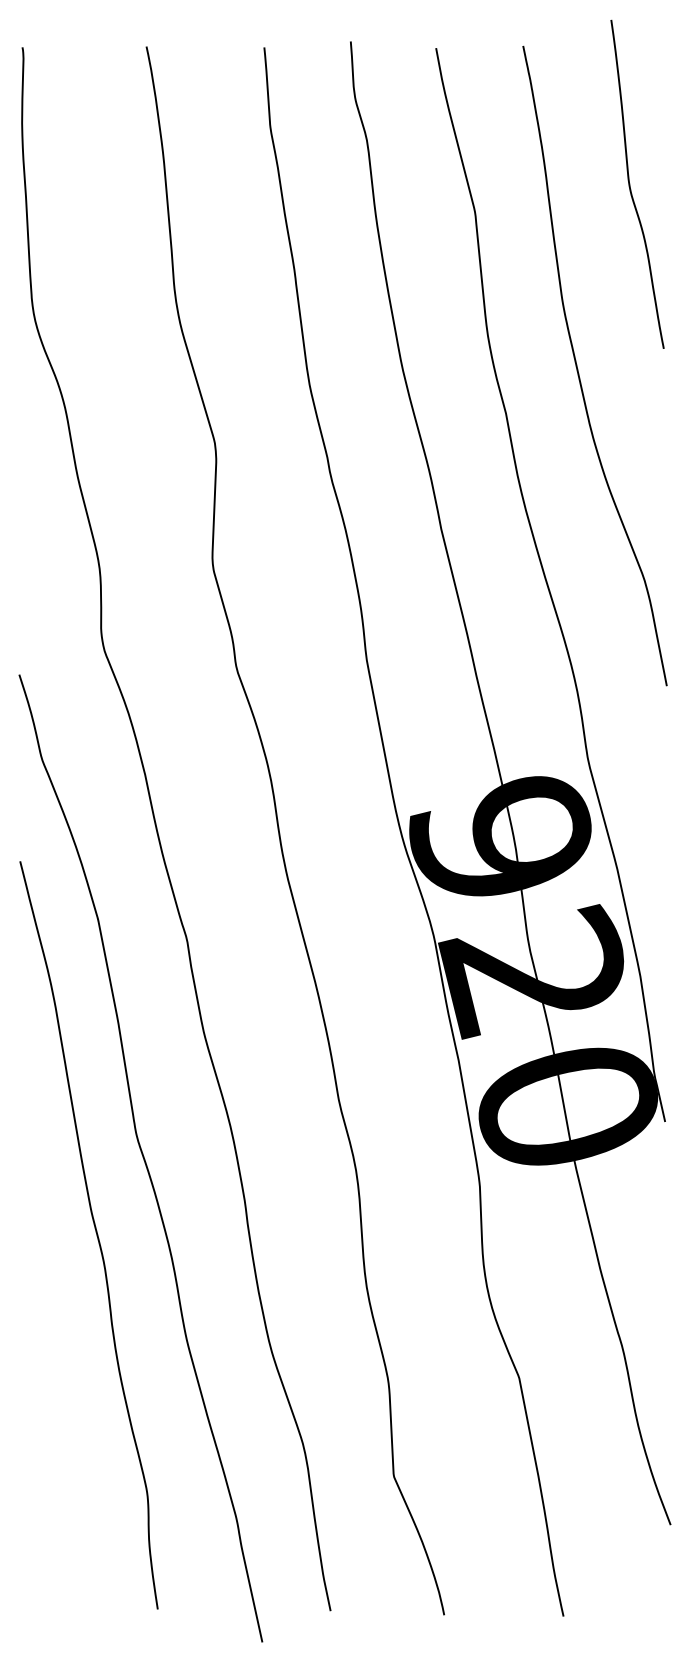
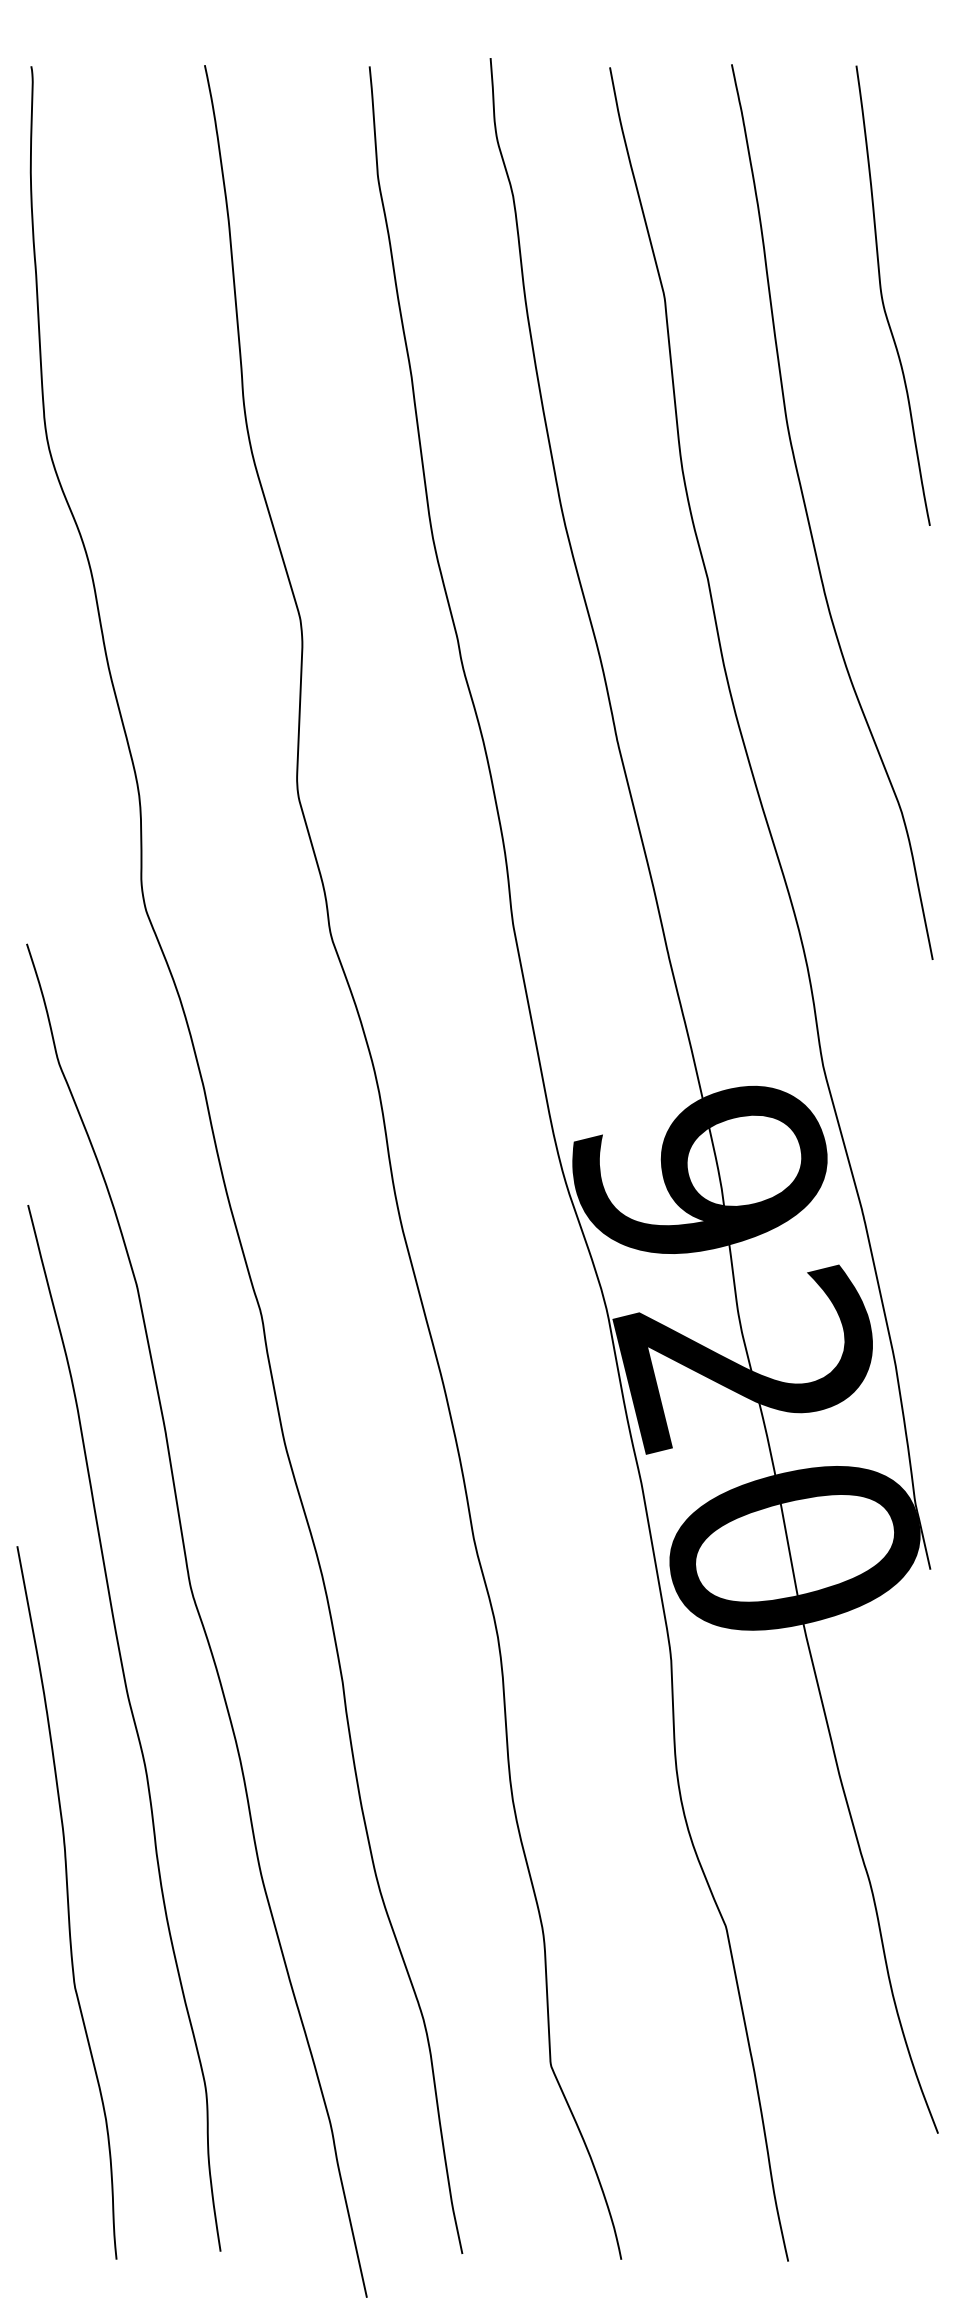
curve: (630, 183) -> (883, 294), moved
curve: (47, 1360) -> (66, 1903), added

